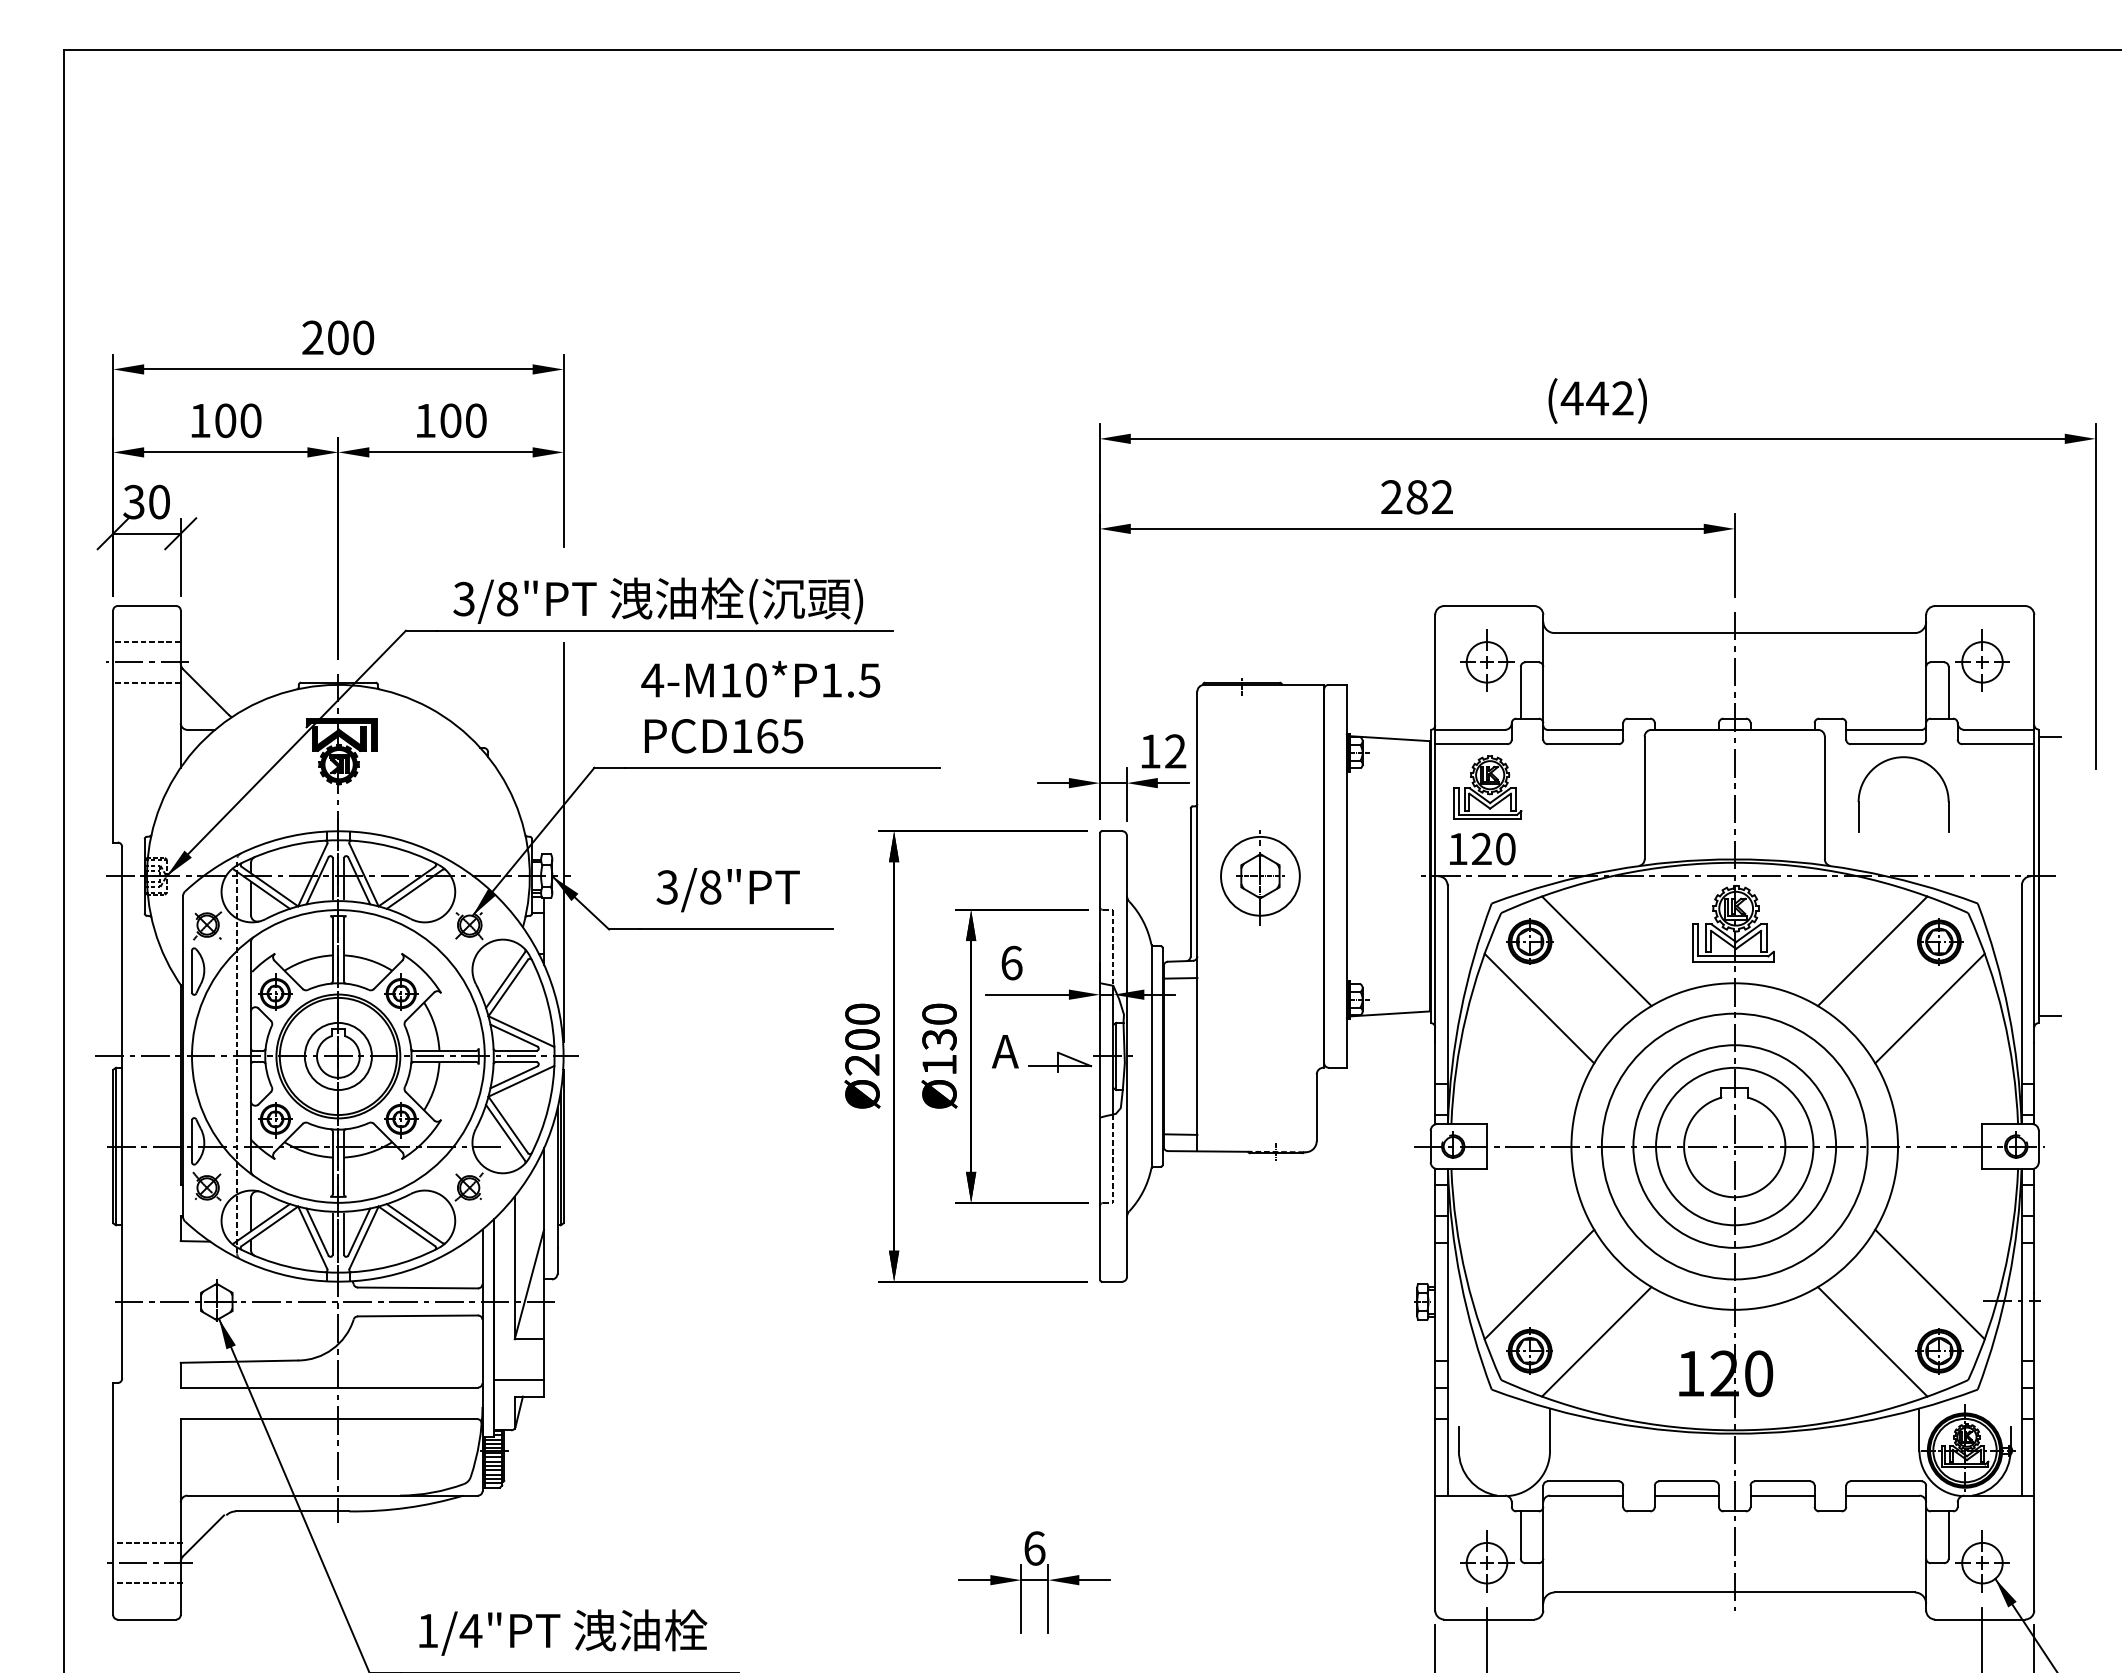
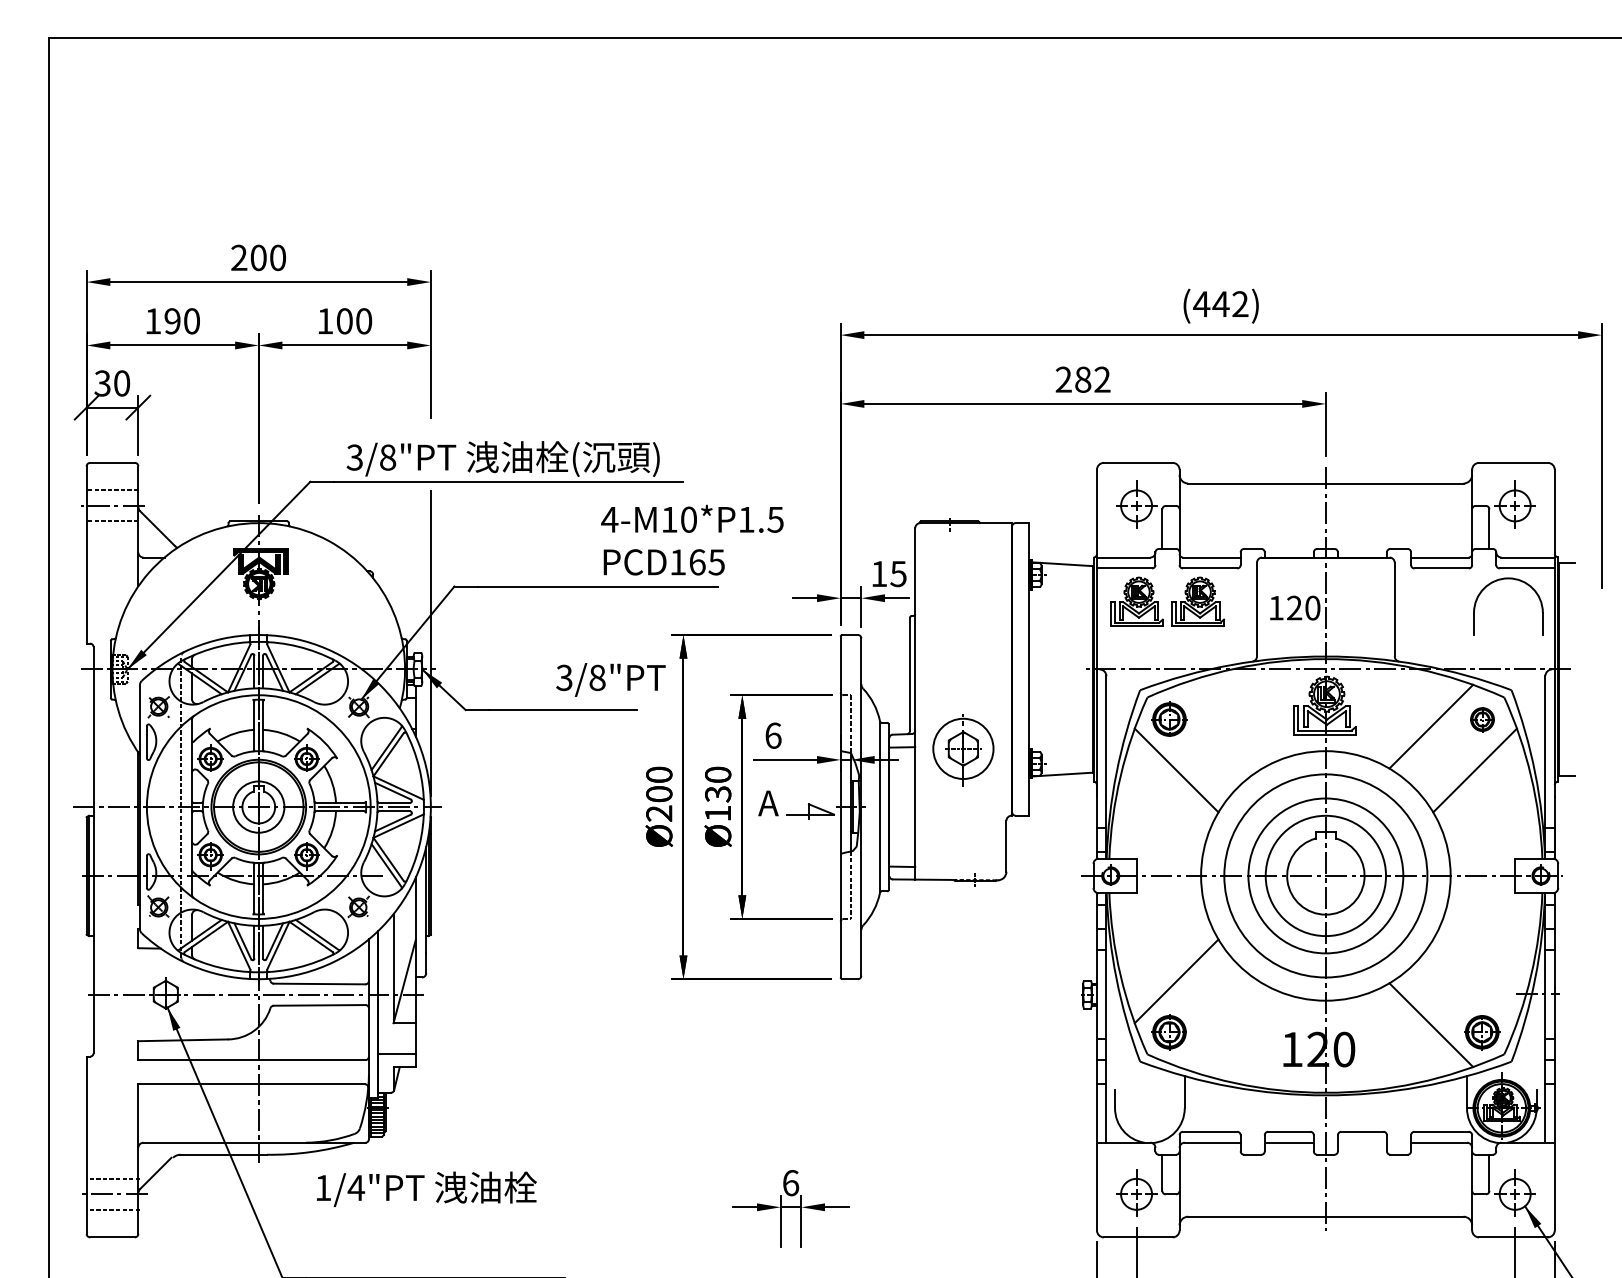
text: (225, 420) -> (172, 321), 100 -> 190
text: (760, 707) -> (692, 540), moved
text: (1175, 751) -> (898, 574), 12 -> 15
part: (1903, 758) -> (1508, 579), moved
part: (1567, 787) -> (1198, 601), added
text: (1482, 848) -> (1295, 607), moved
part: (1260, 877) -> (963, 749), moved
text: (727, 890) -> (610, 680), moved
part: (1940, 941) -> (1483, 719), size x0.7
line: (1596, 951) -> (1220, 726), removed
line: (1929, 1284) -> (1474, 981), removed
line: (1596, 1341) -> (1220, 1024), removed
line: (1782, 1495) -> (1362, 1142), removed
text: (563, 1632) -> (426, 1189), moved

